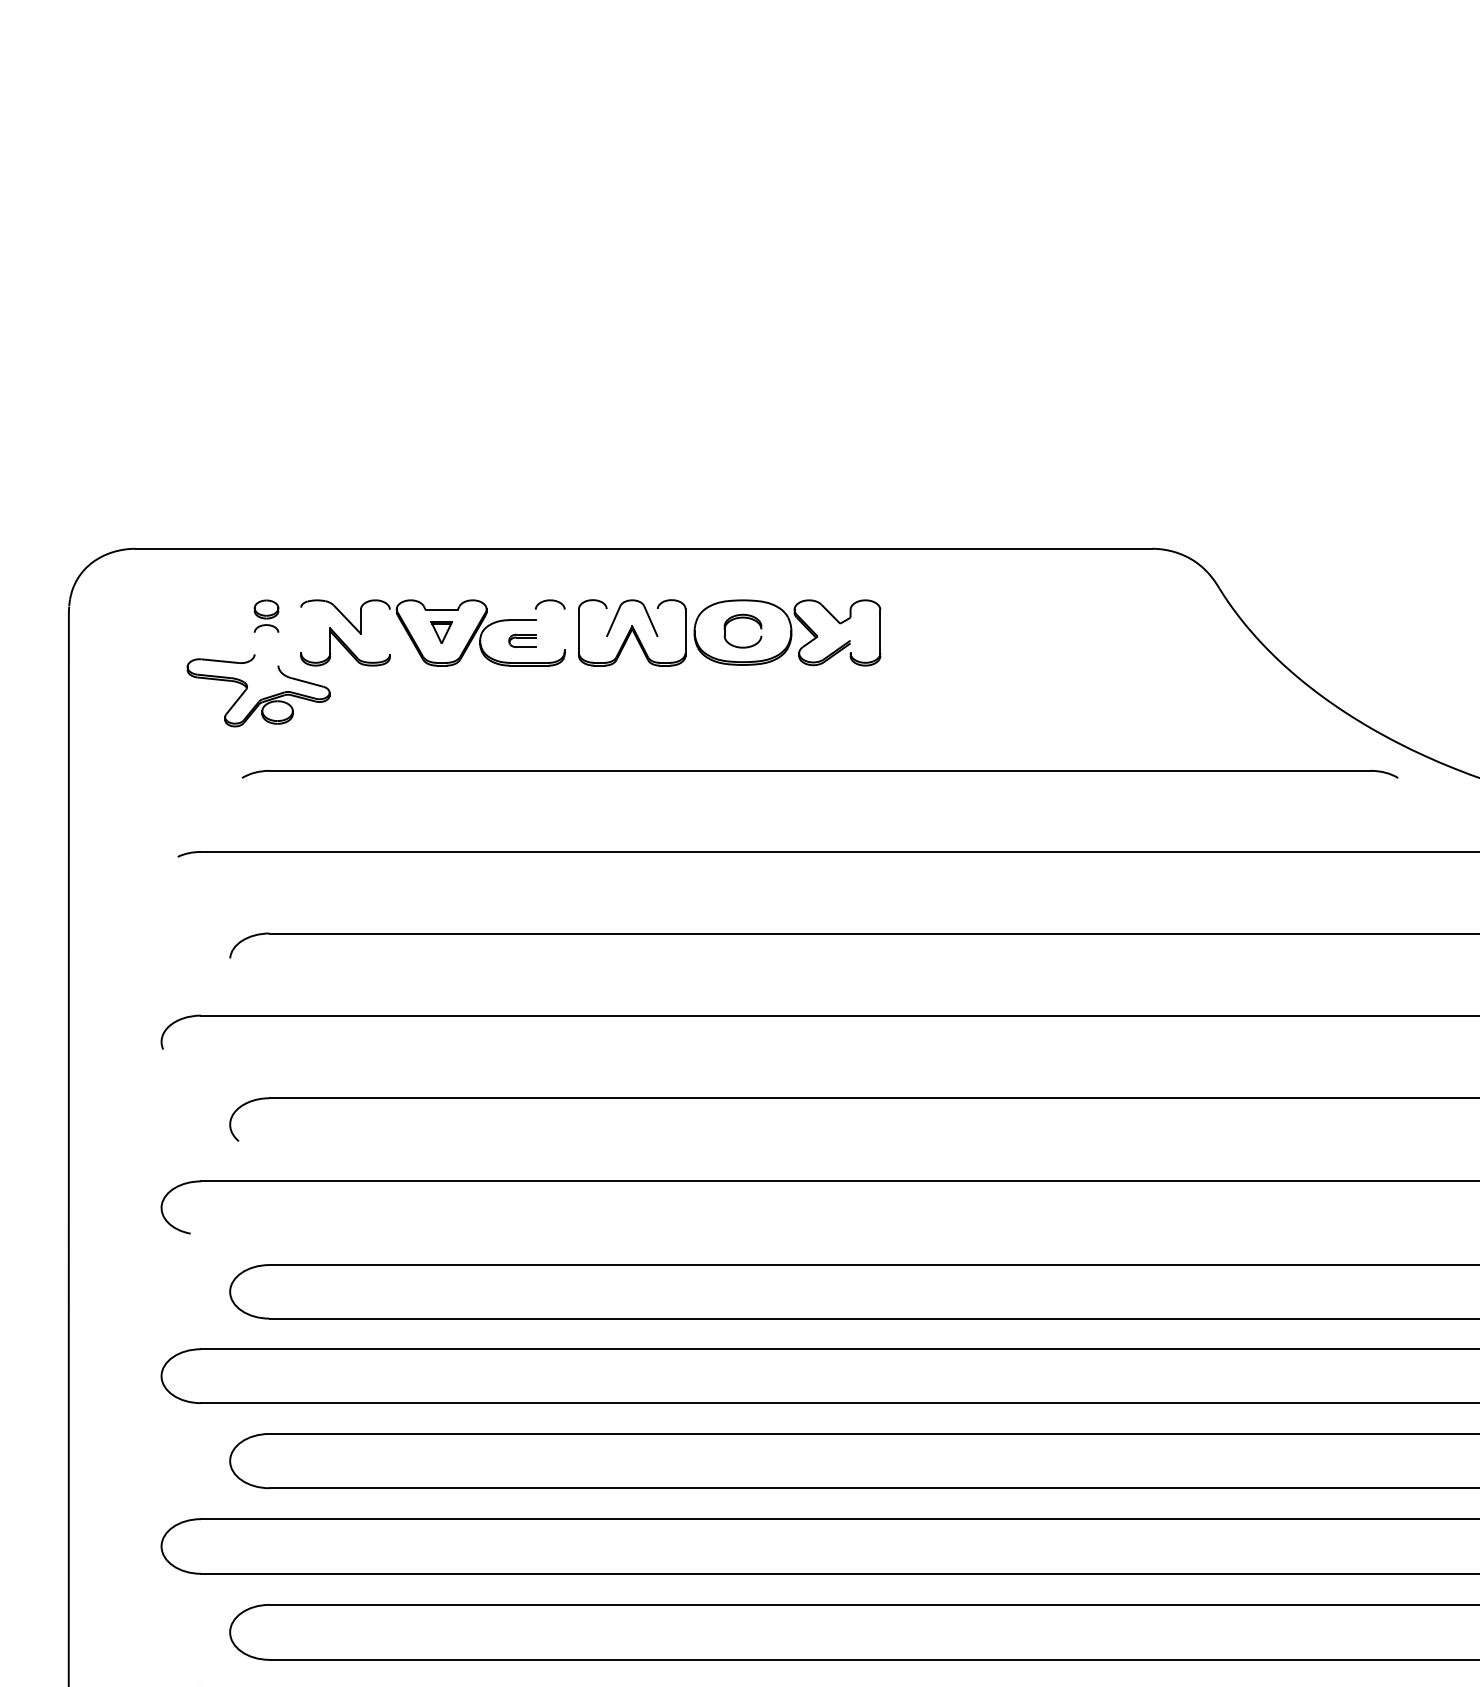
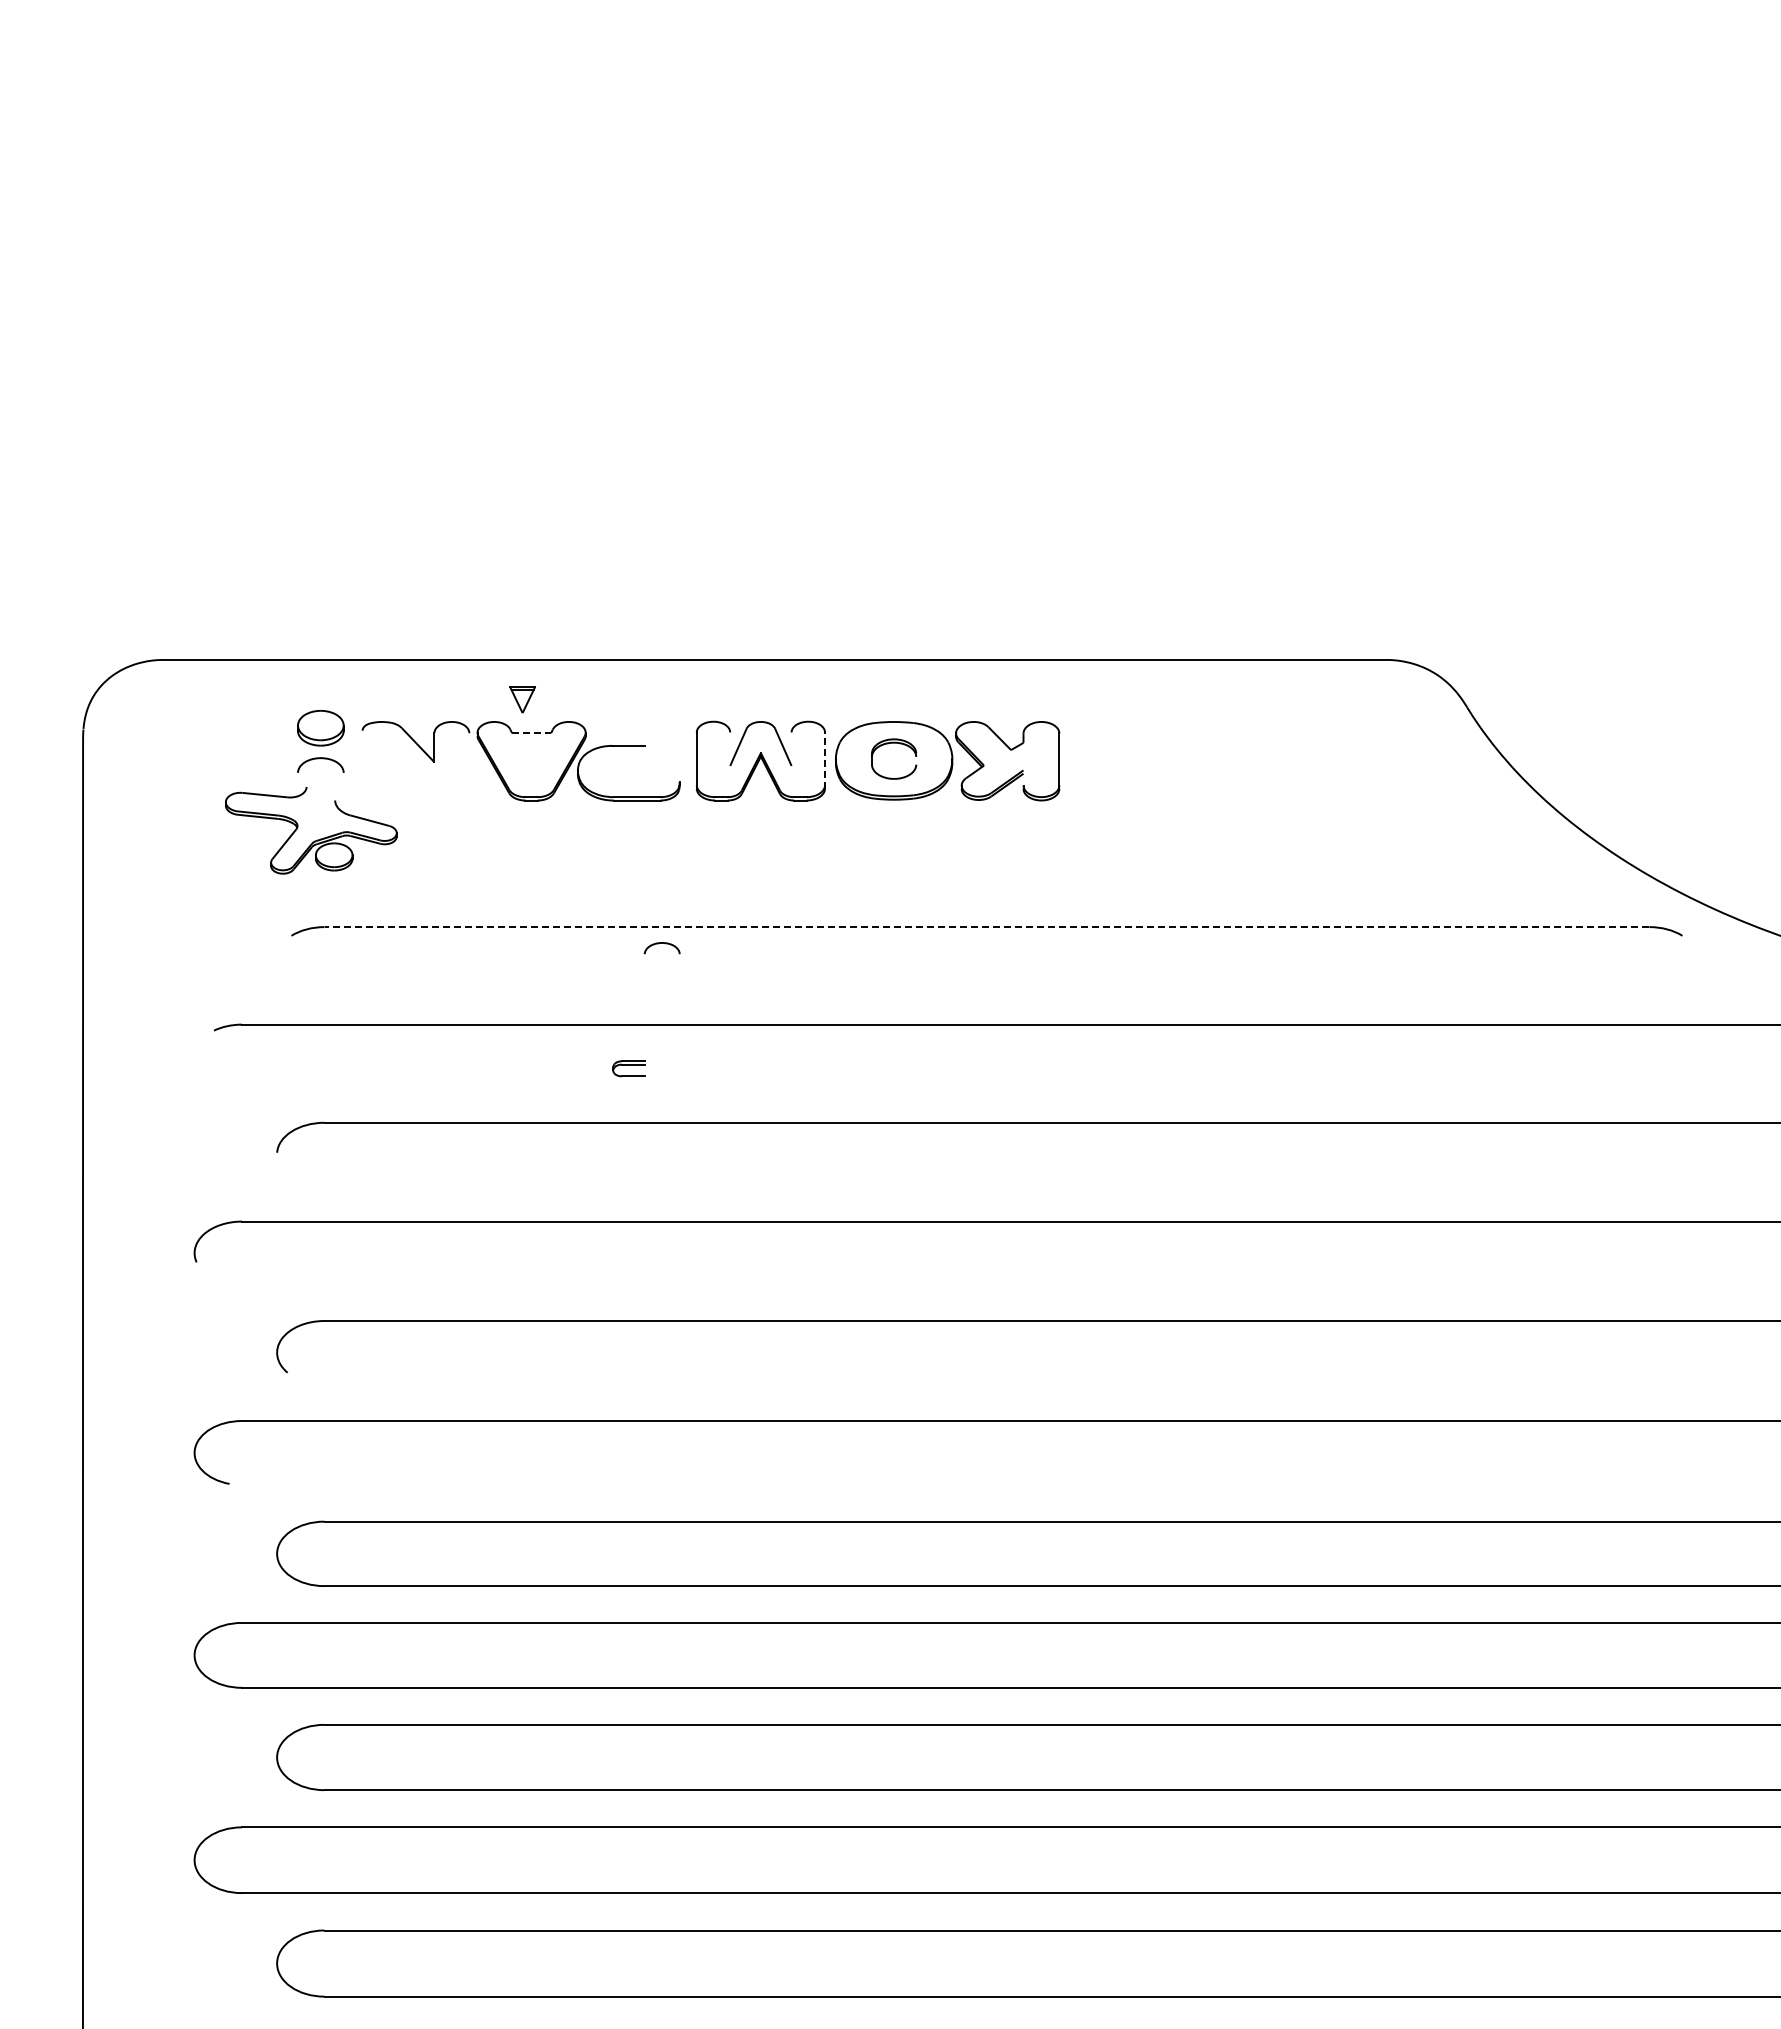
curve: (549, 600) -> (661, 943), moved
line: (442, 609) -> (532, 733), solid -> dashed
part: (266, 615) -> (320, 740), size x1.6
part: (441, 632) -> (522, 699), moved
line: (685, 632) -> (825, 760), solid -> dashed
part: (522, 640) -> (628, 1068), moved
part: (345, 647) -> (415, 778), removed
line: (819, 771) -> (986, 927), solid -> dashed

